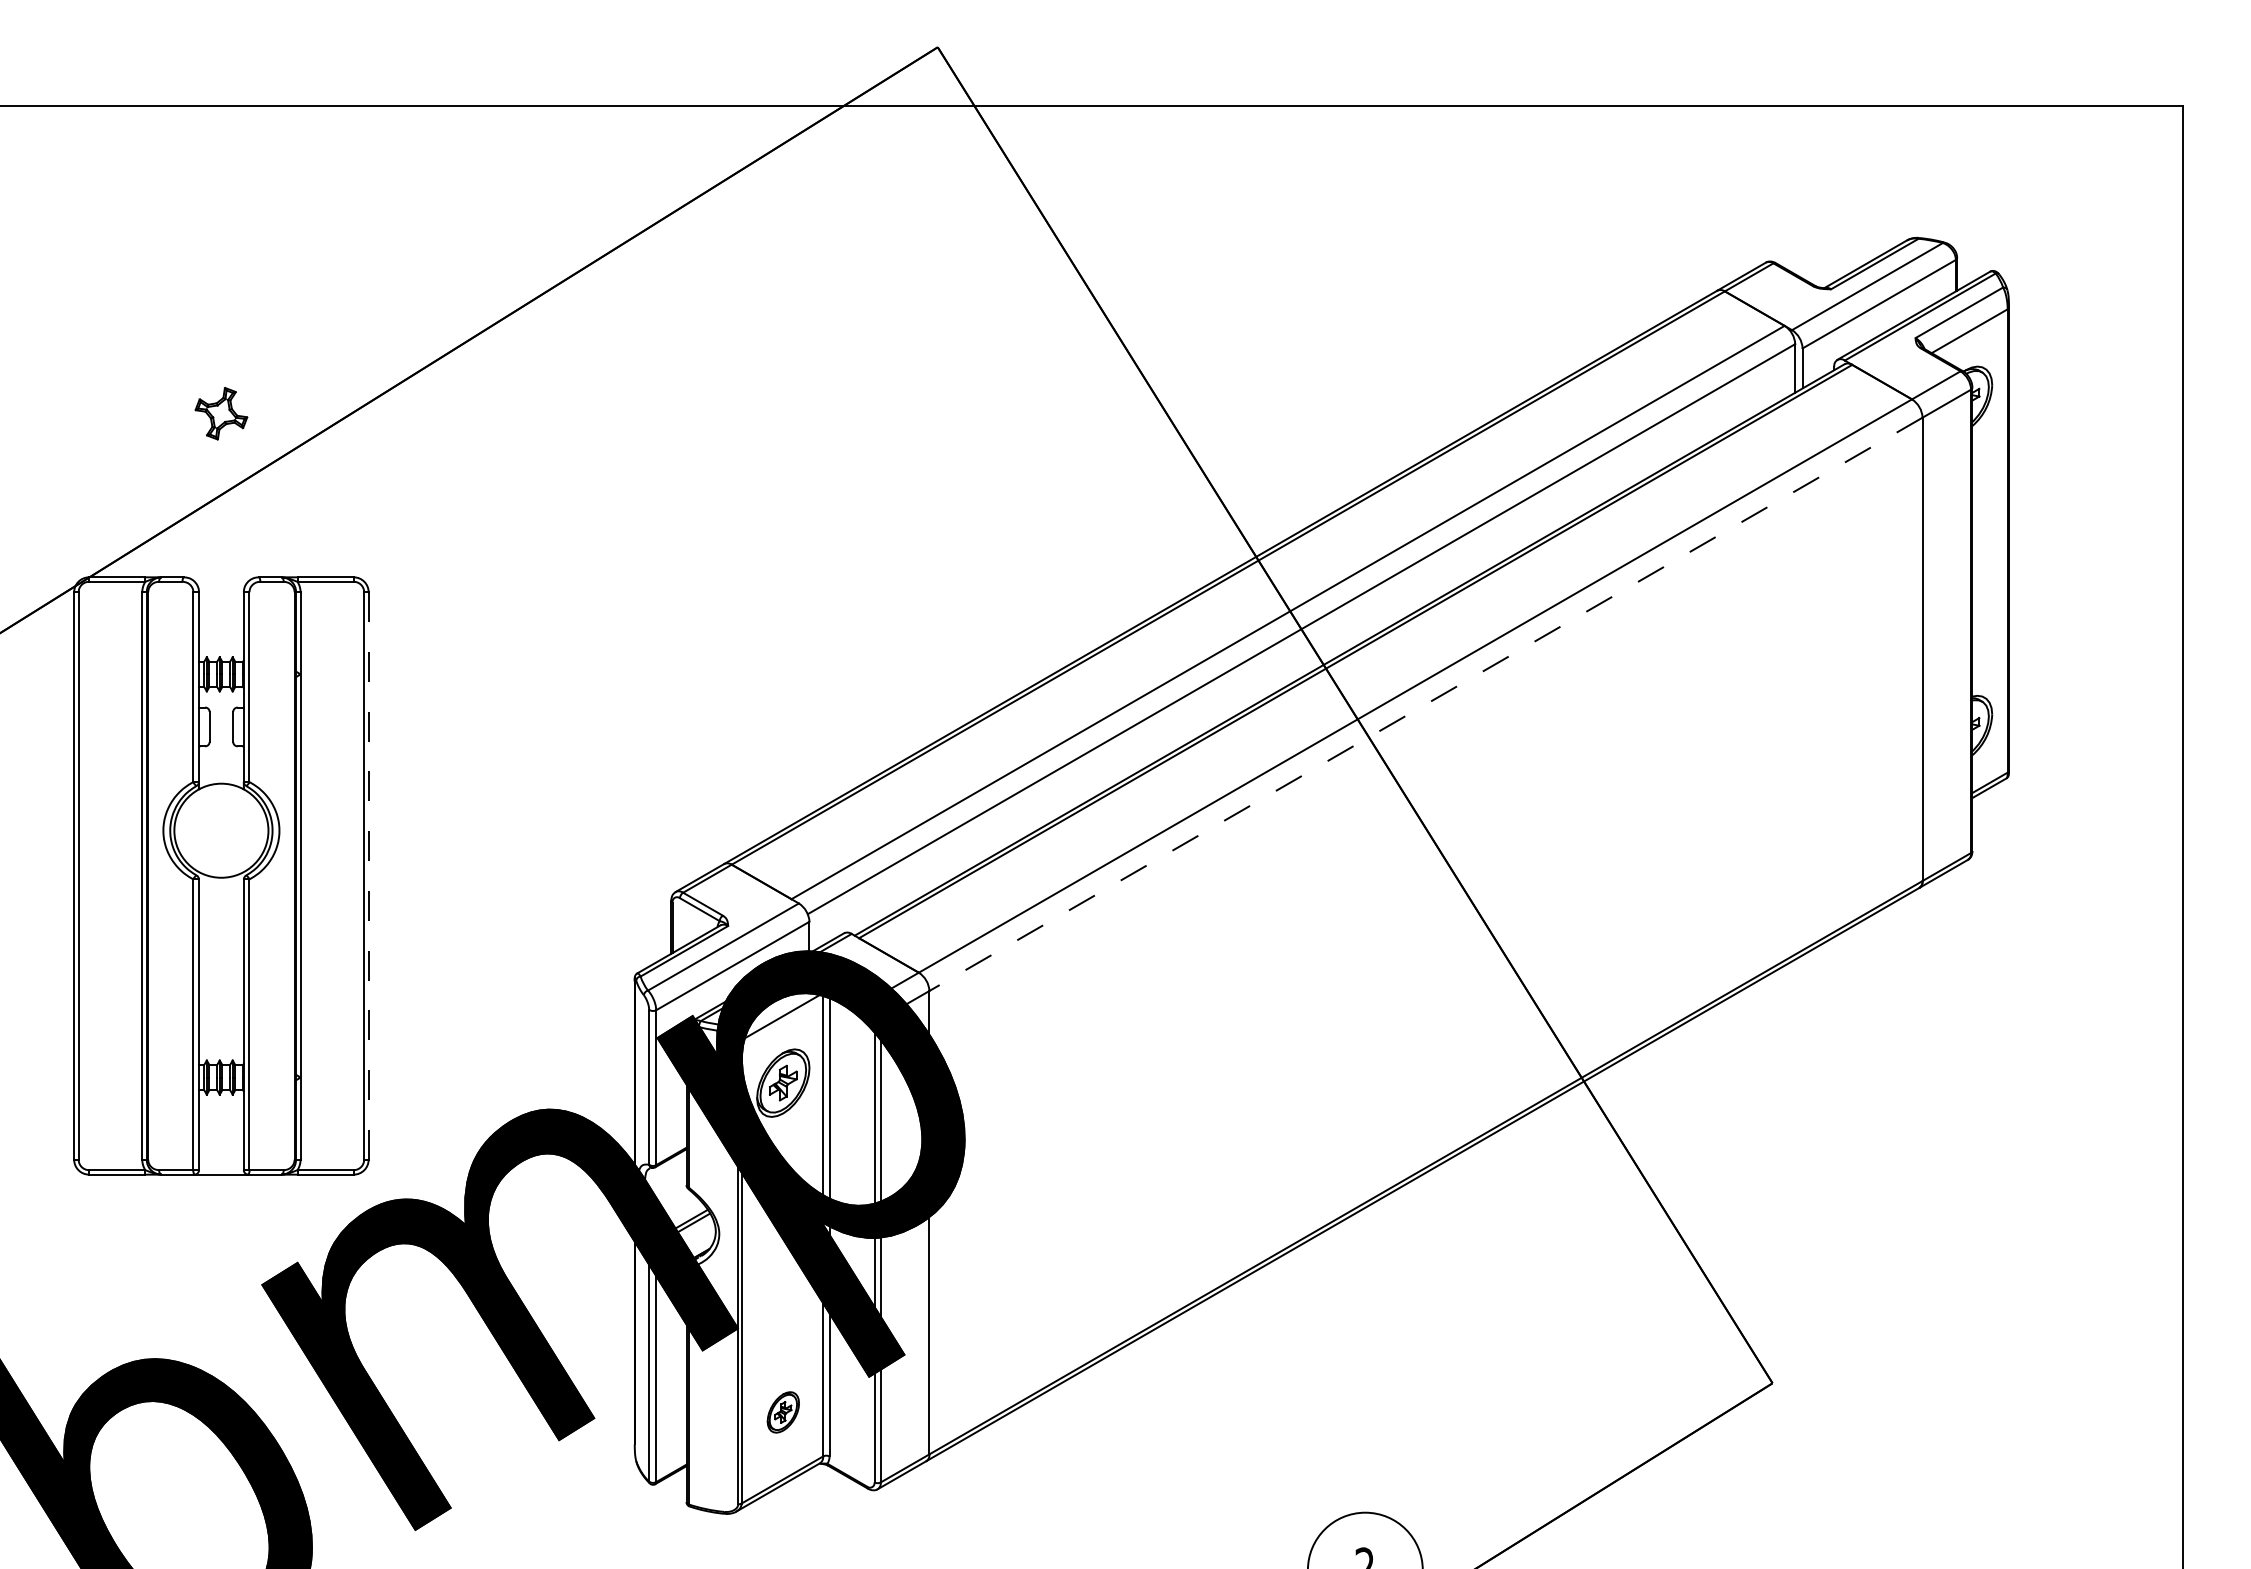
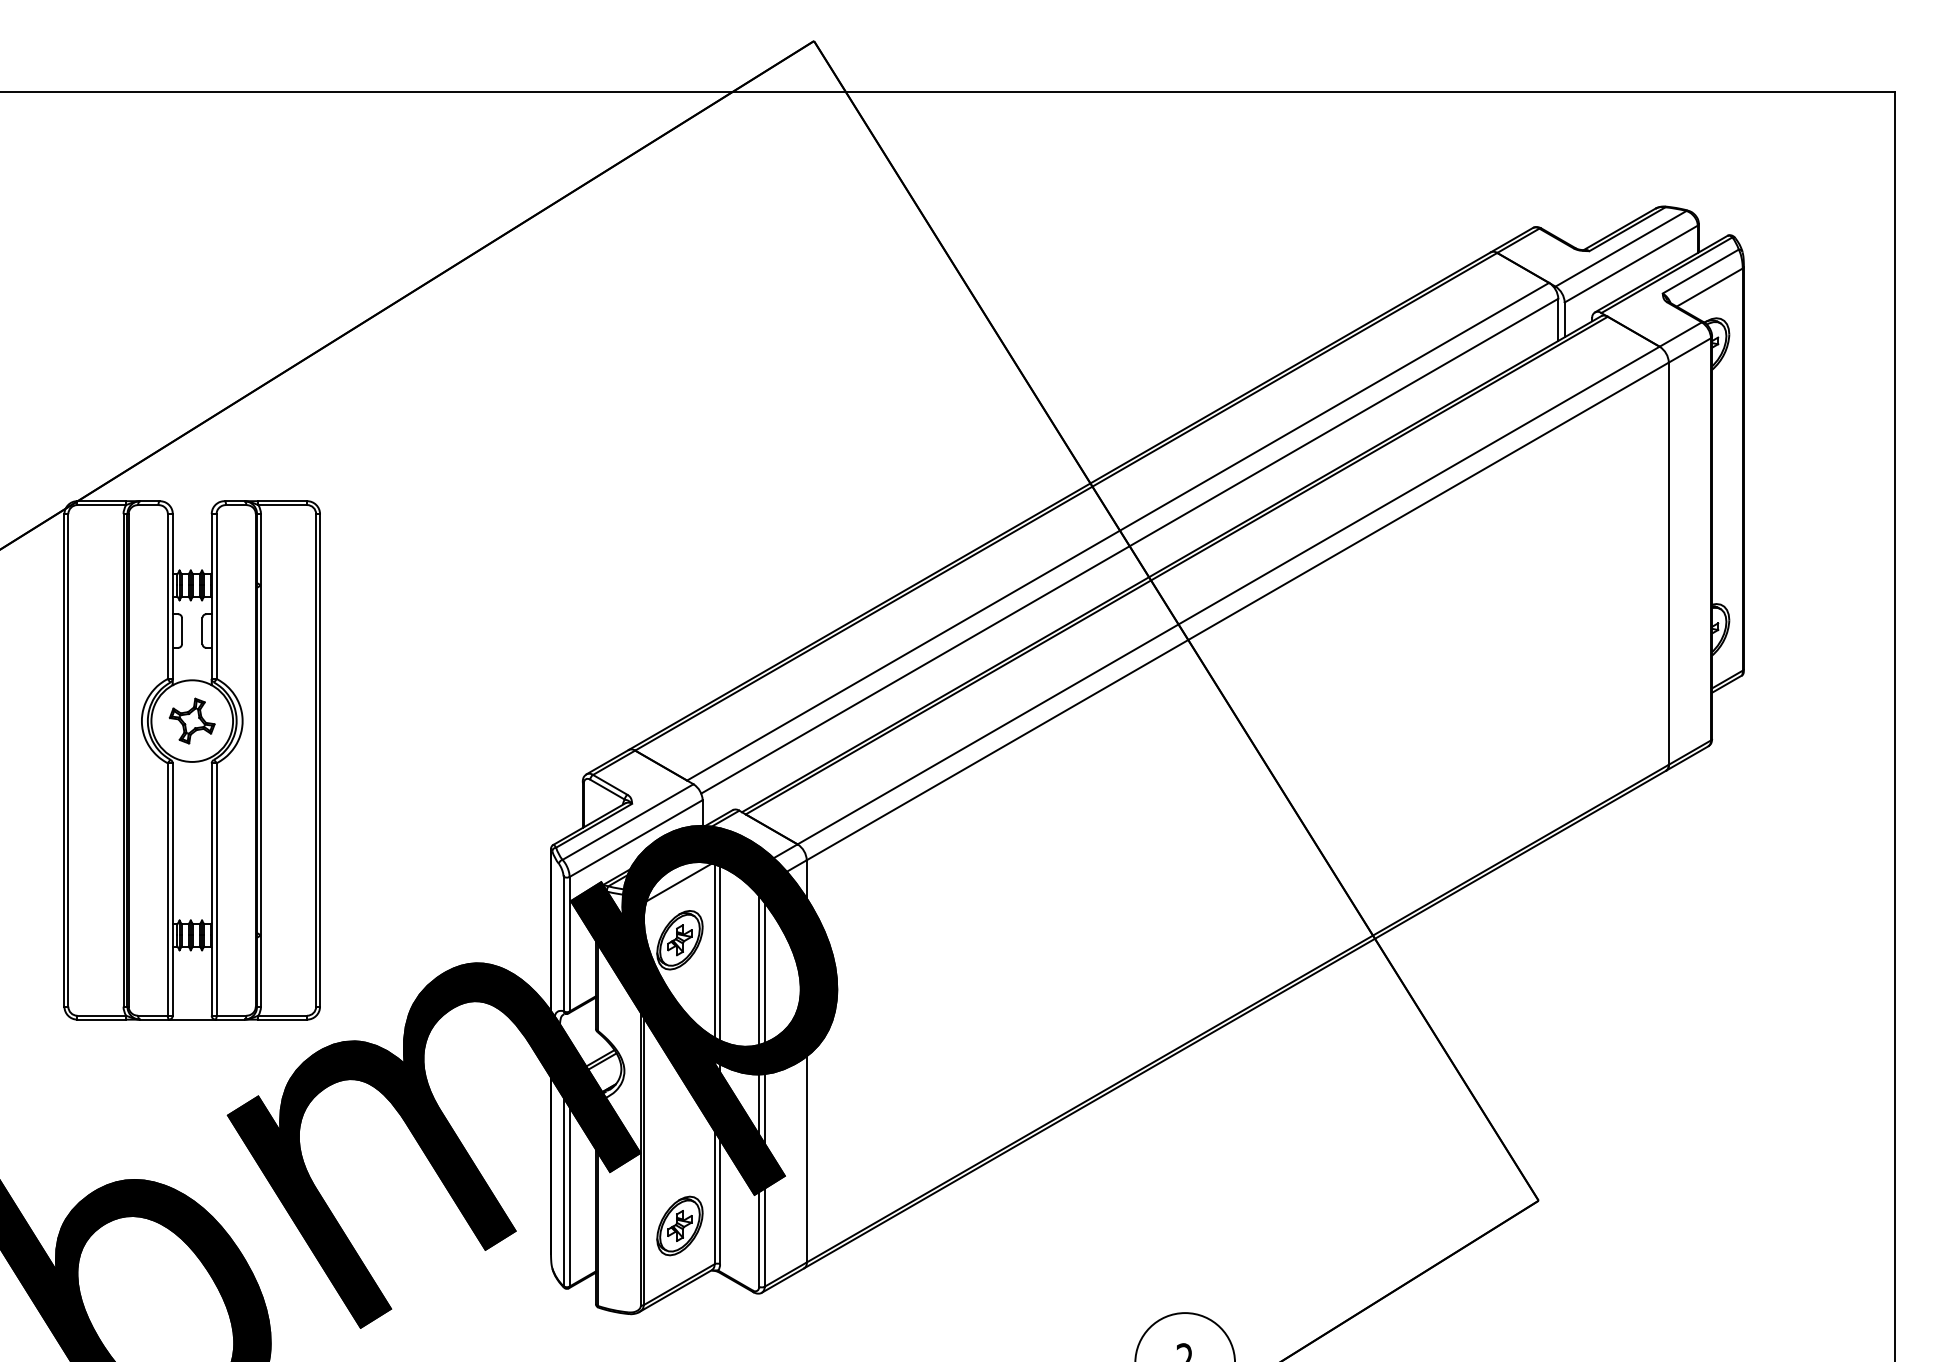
part: (221, 413) -> (192, 720), moved
line: (1425, 704) -> (1237, 611), dashed -> solid
line: (368, 875) -> (319, 759), dashed -> solid
part: (783, 1412) -> (680, 1226), size x1.67

